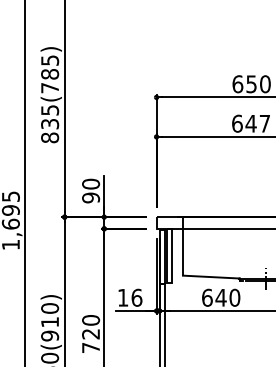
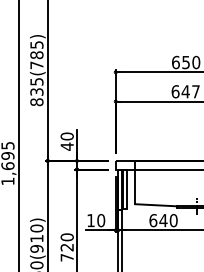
text: (91, 197) -> (67, 146), 90 -> 40
text: (136, 297) -> (100, 220), 16 -> 10

